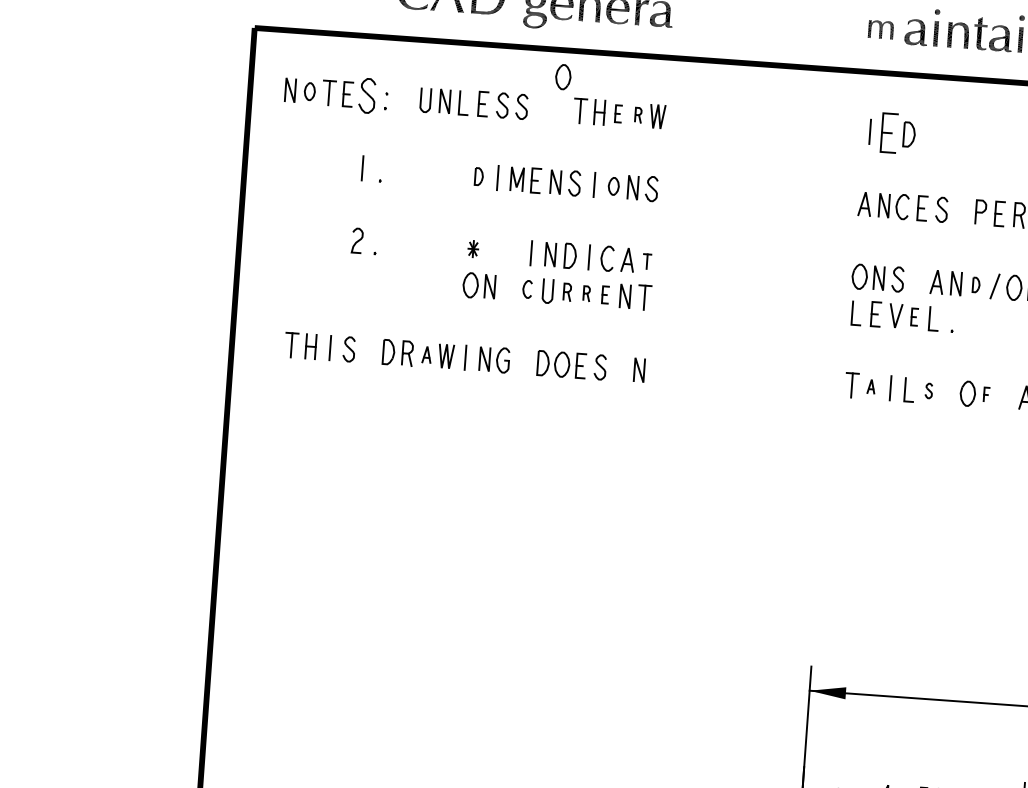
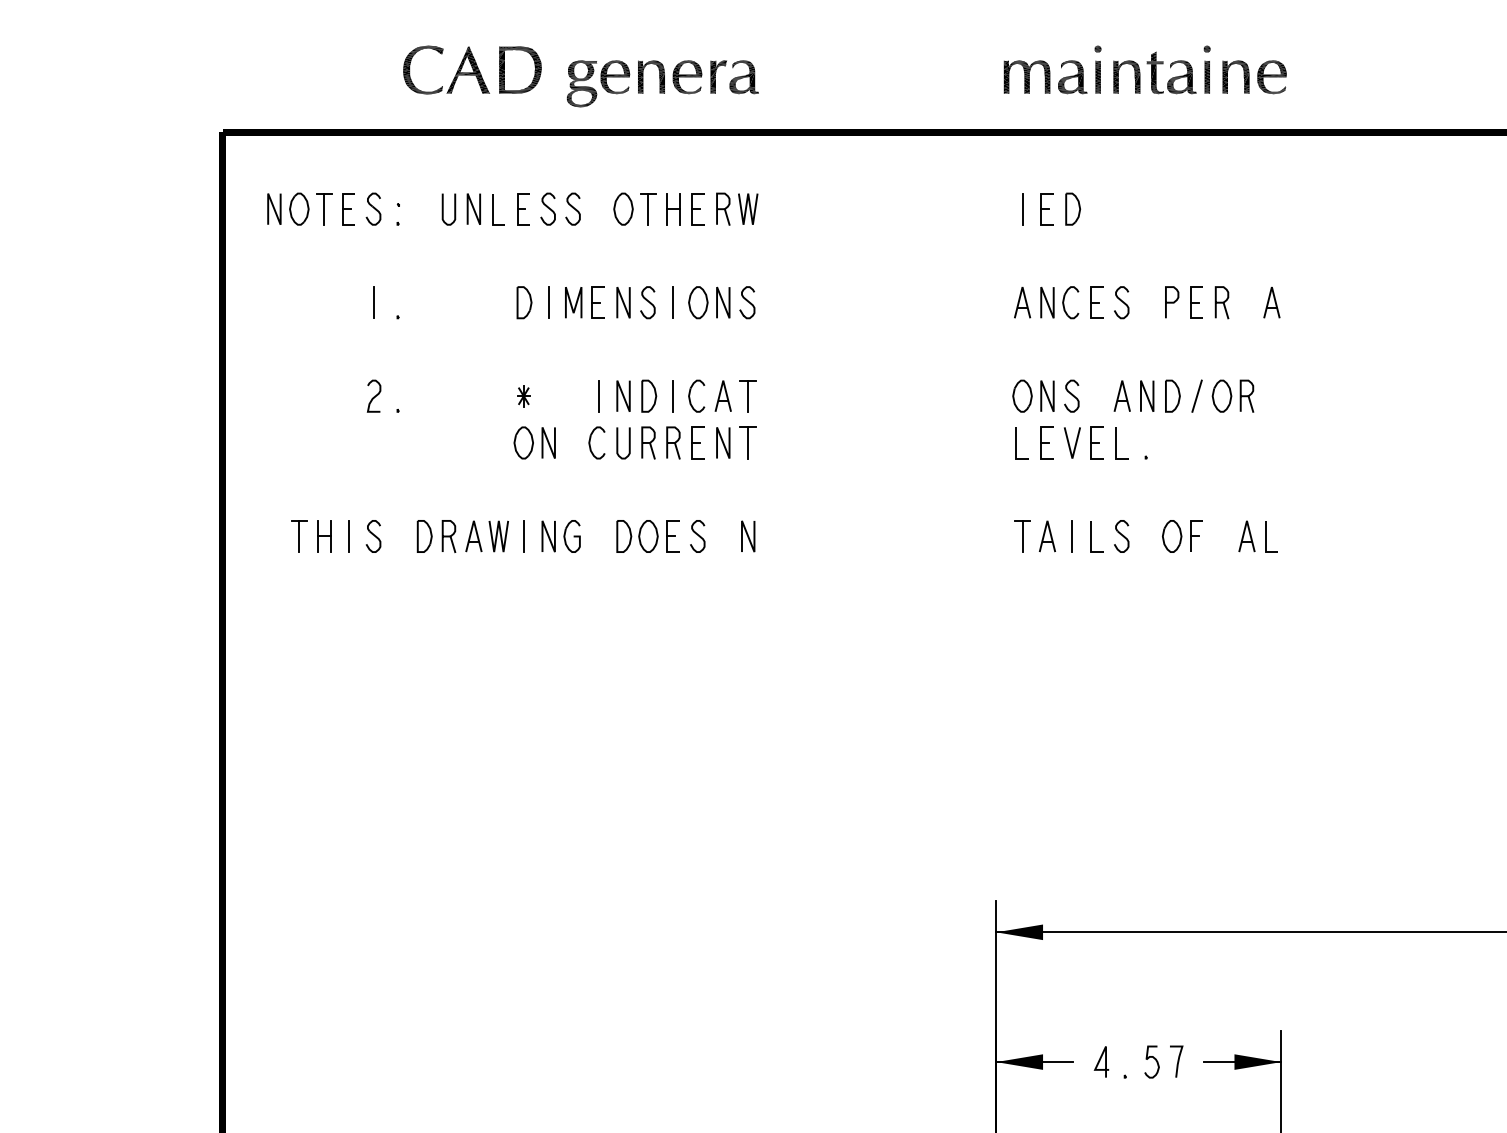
part: (880, 29) -> (1026, 76), size x1.43
part: (563, 76) -> (623, 208), moved
part: (309, 91) -> (299, 208), size x1.43
part: (367, 95) -> (373, 208), size x0.71
part: (618, 114) -> (697, 209), size x1.43
part: (638, 114) -> (723, 208), size x1.67
part: (888, 133) -> (1046, 209), size x0.62
part: (479, 176) -> (524, 302), size x1.43
part: (613, 186) -> (698, 302), size x1.43
part: (646, 261) -> (747, 396), size x1.67
part: (976, 284) -> (1172, 395), size x1.67
part: (527, 288) -> (596, 442), size x1.43
part: (567, 291) -> (648, 442), size x1.43
part: (586, 293) -> (673, 442), size x1.67
part: (605, 294) -> (697, 442), size x1.43
part: (914, 316) -> (1096, 442), size x1.43
part: (426, 355) -> (473, 536), size x1.43
part: (871, 386) -> (1047, 536), size x1.67
part: (928, 390) -> (1121, 536), size x1.67
part: (986, 394) -> (1196, 535), size x1.67

